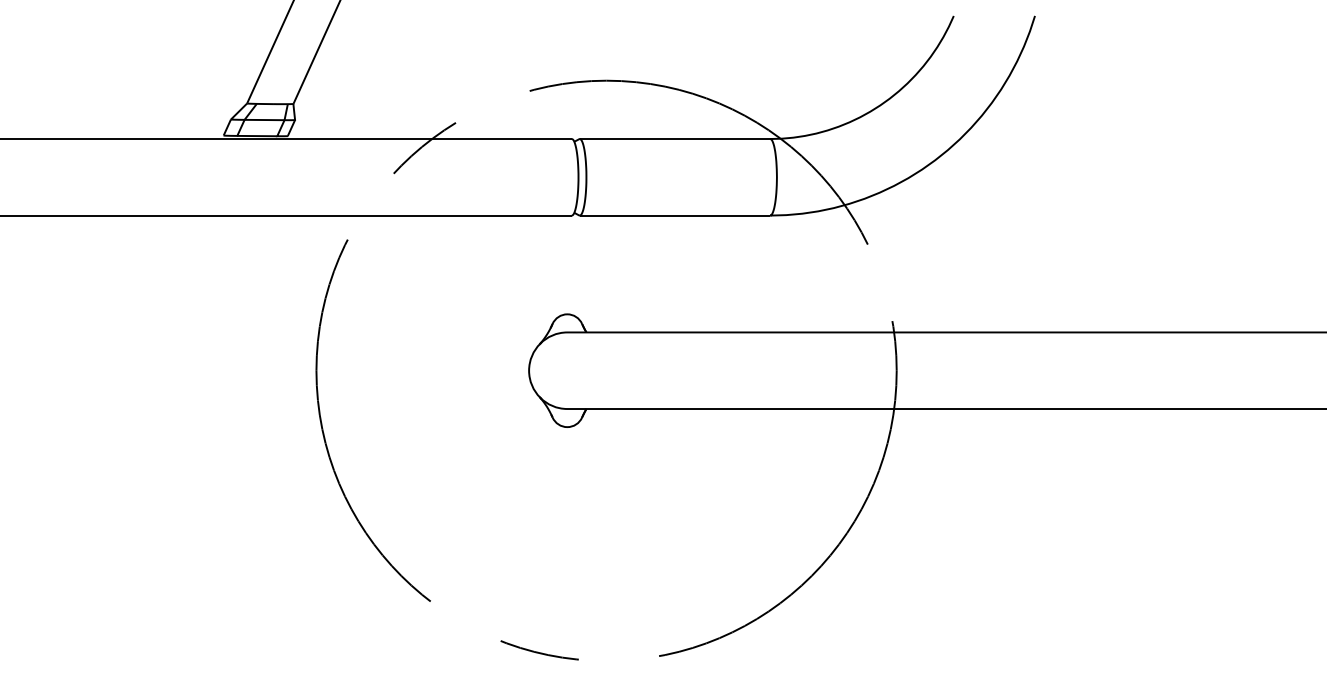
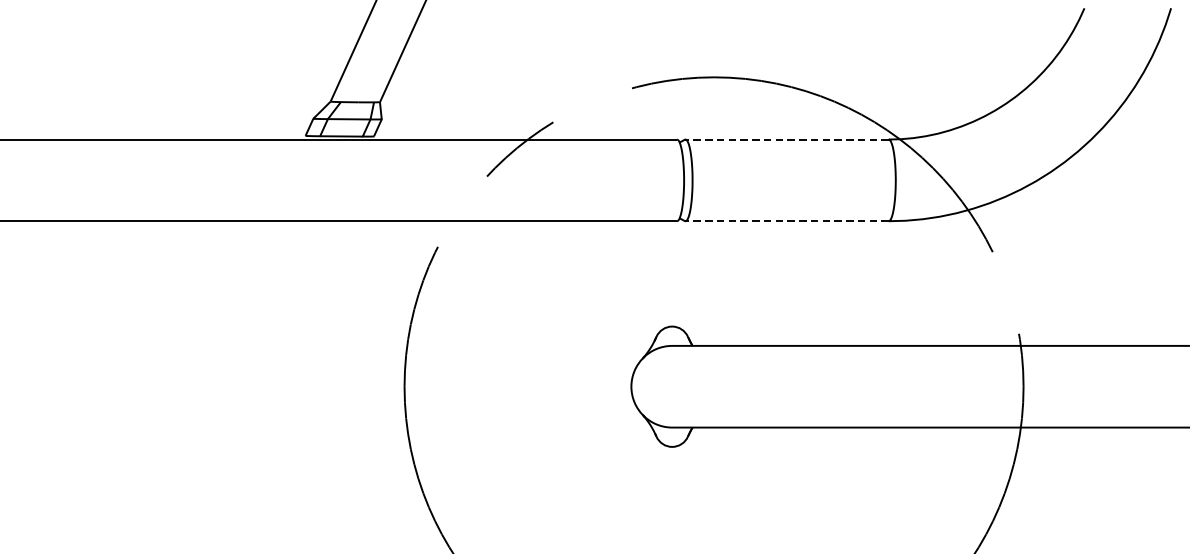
line: (674, 139) -> (786, 140), solid -> dashed
line: (674, 215) -> (786, 221), solid -> dashed

